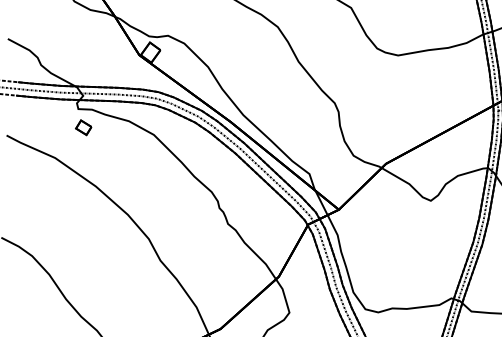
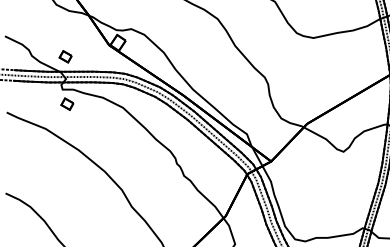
part: (83, 67) -> (65, 56), added

